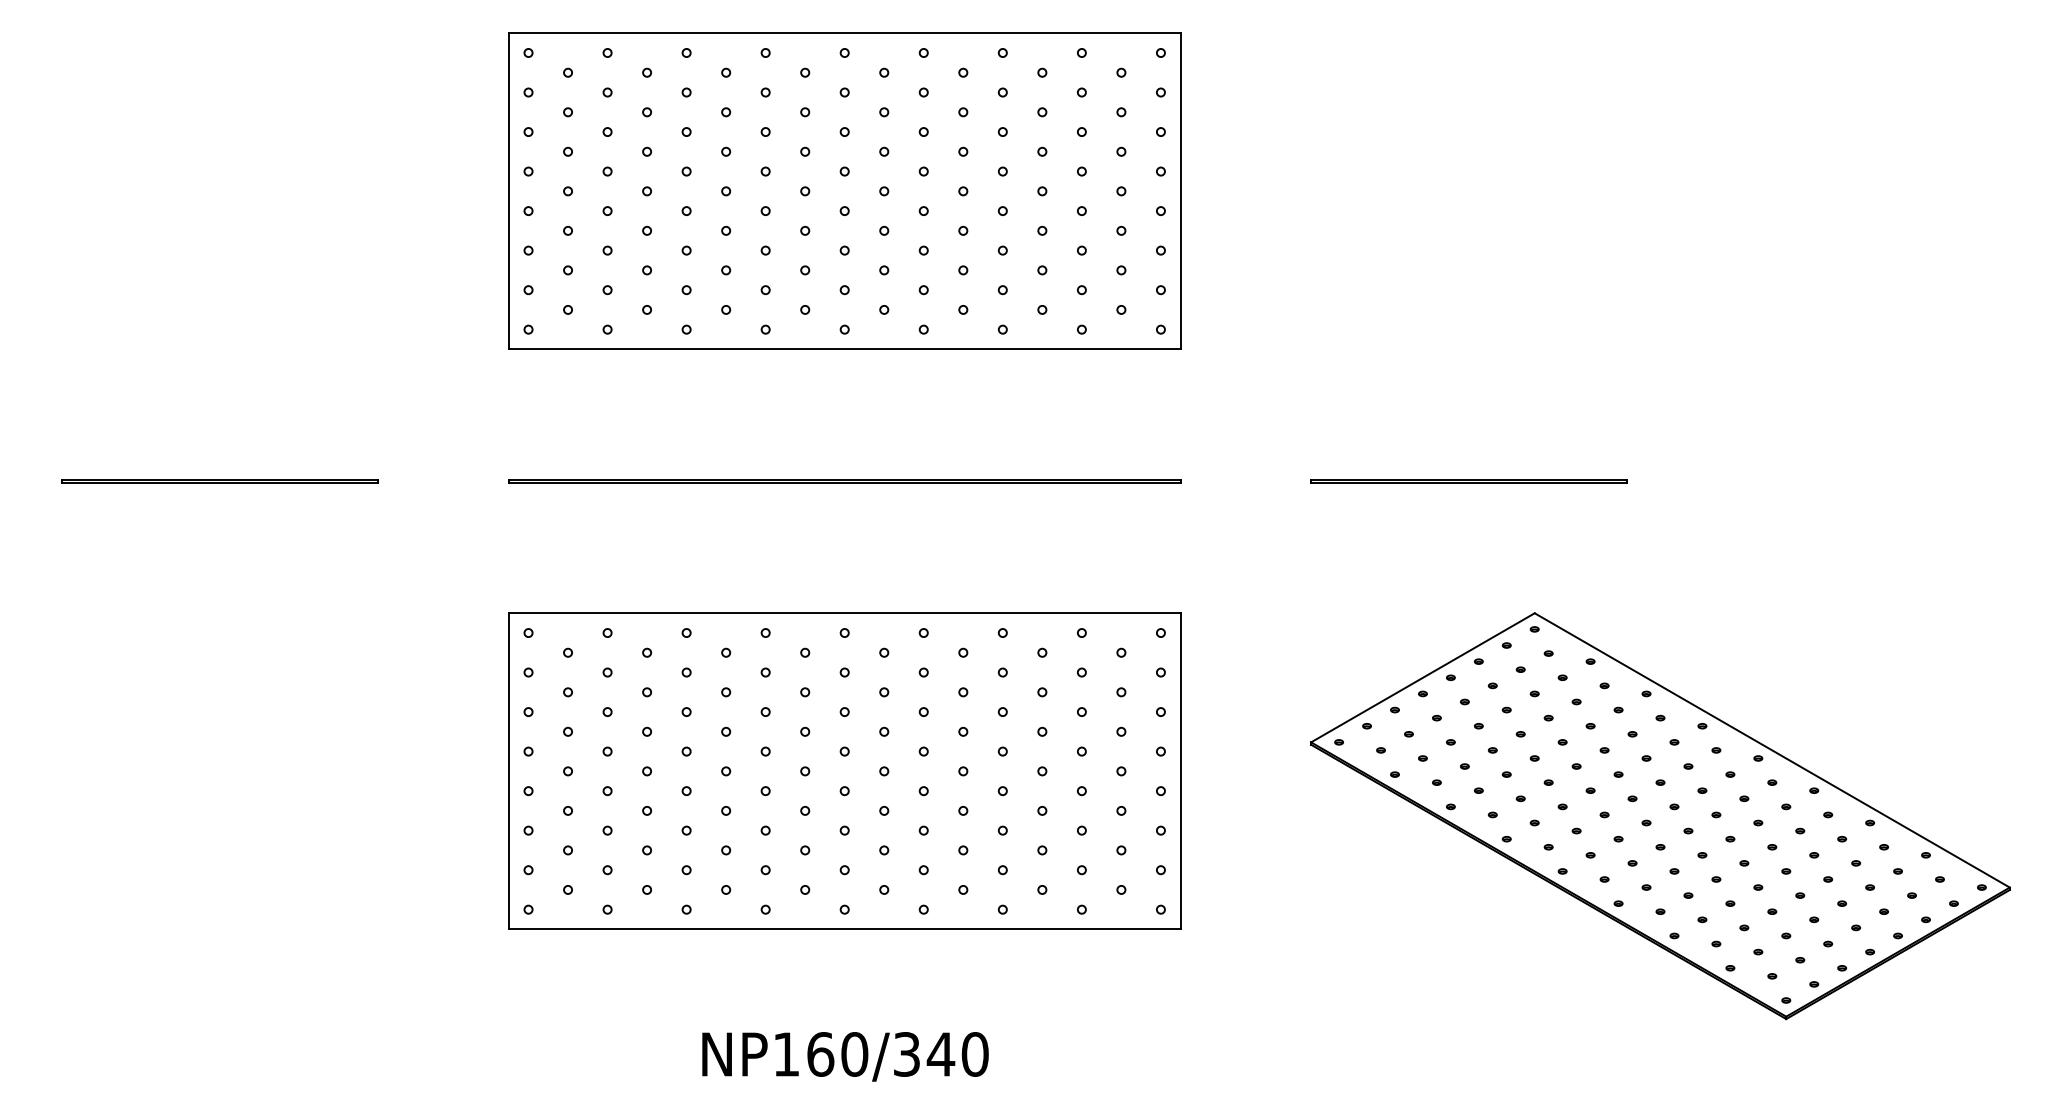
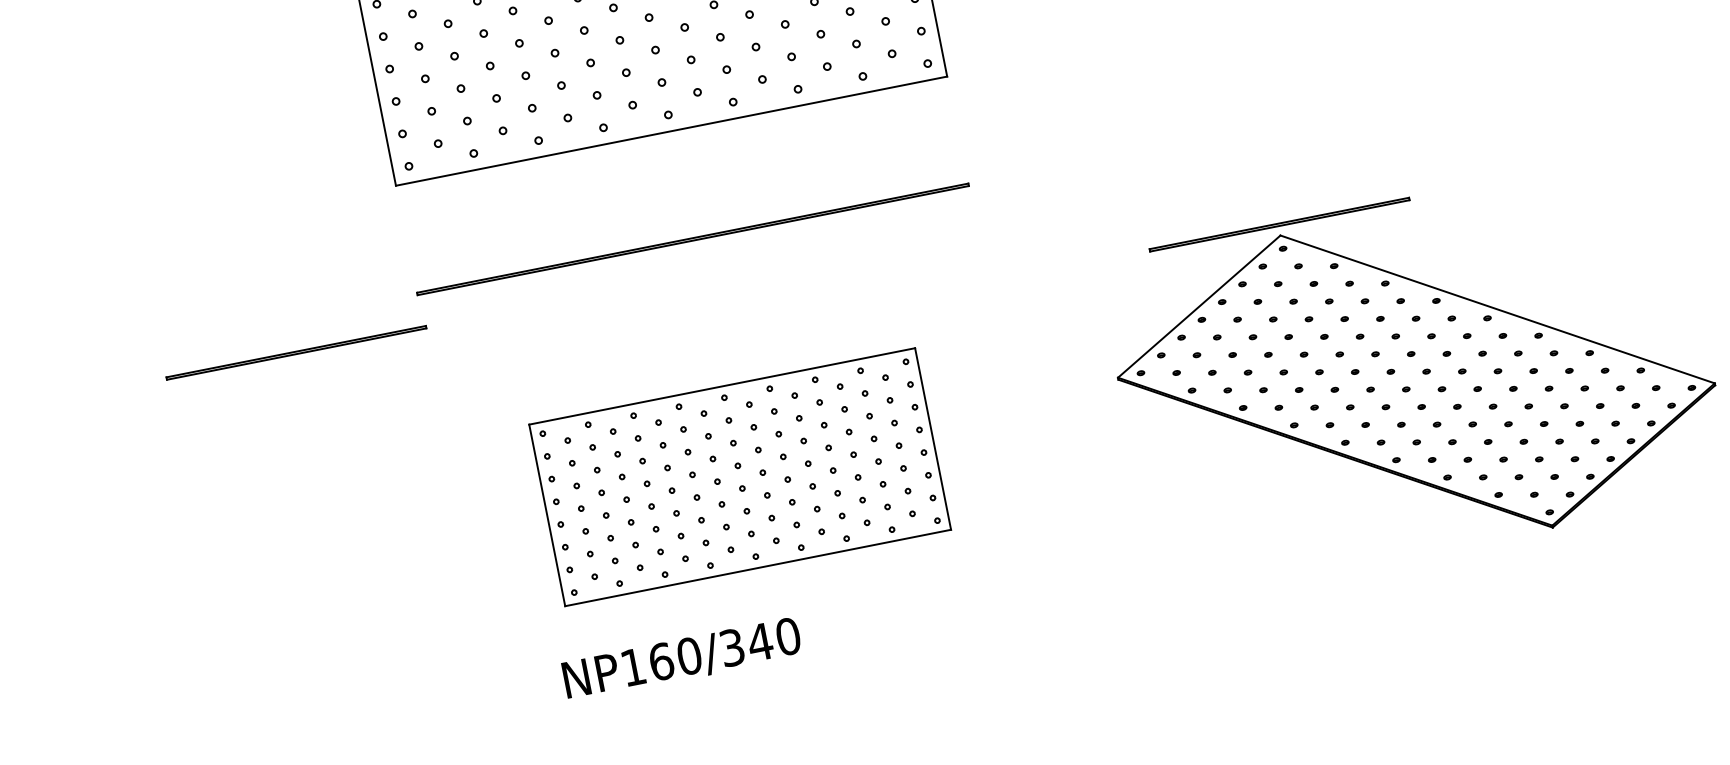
line: (219, 480) -> (295, 352), moved
line: (1468, 480) -> (1278, 224), moved
part: (844, 770) -> (739, 476), size x0.7
text: (845, 1056) -> (682, 659), moved

